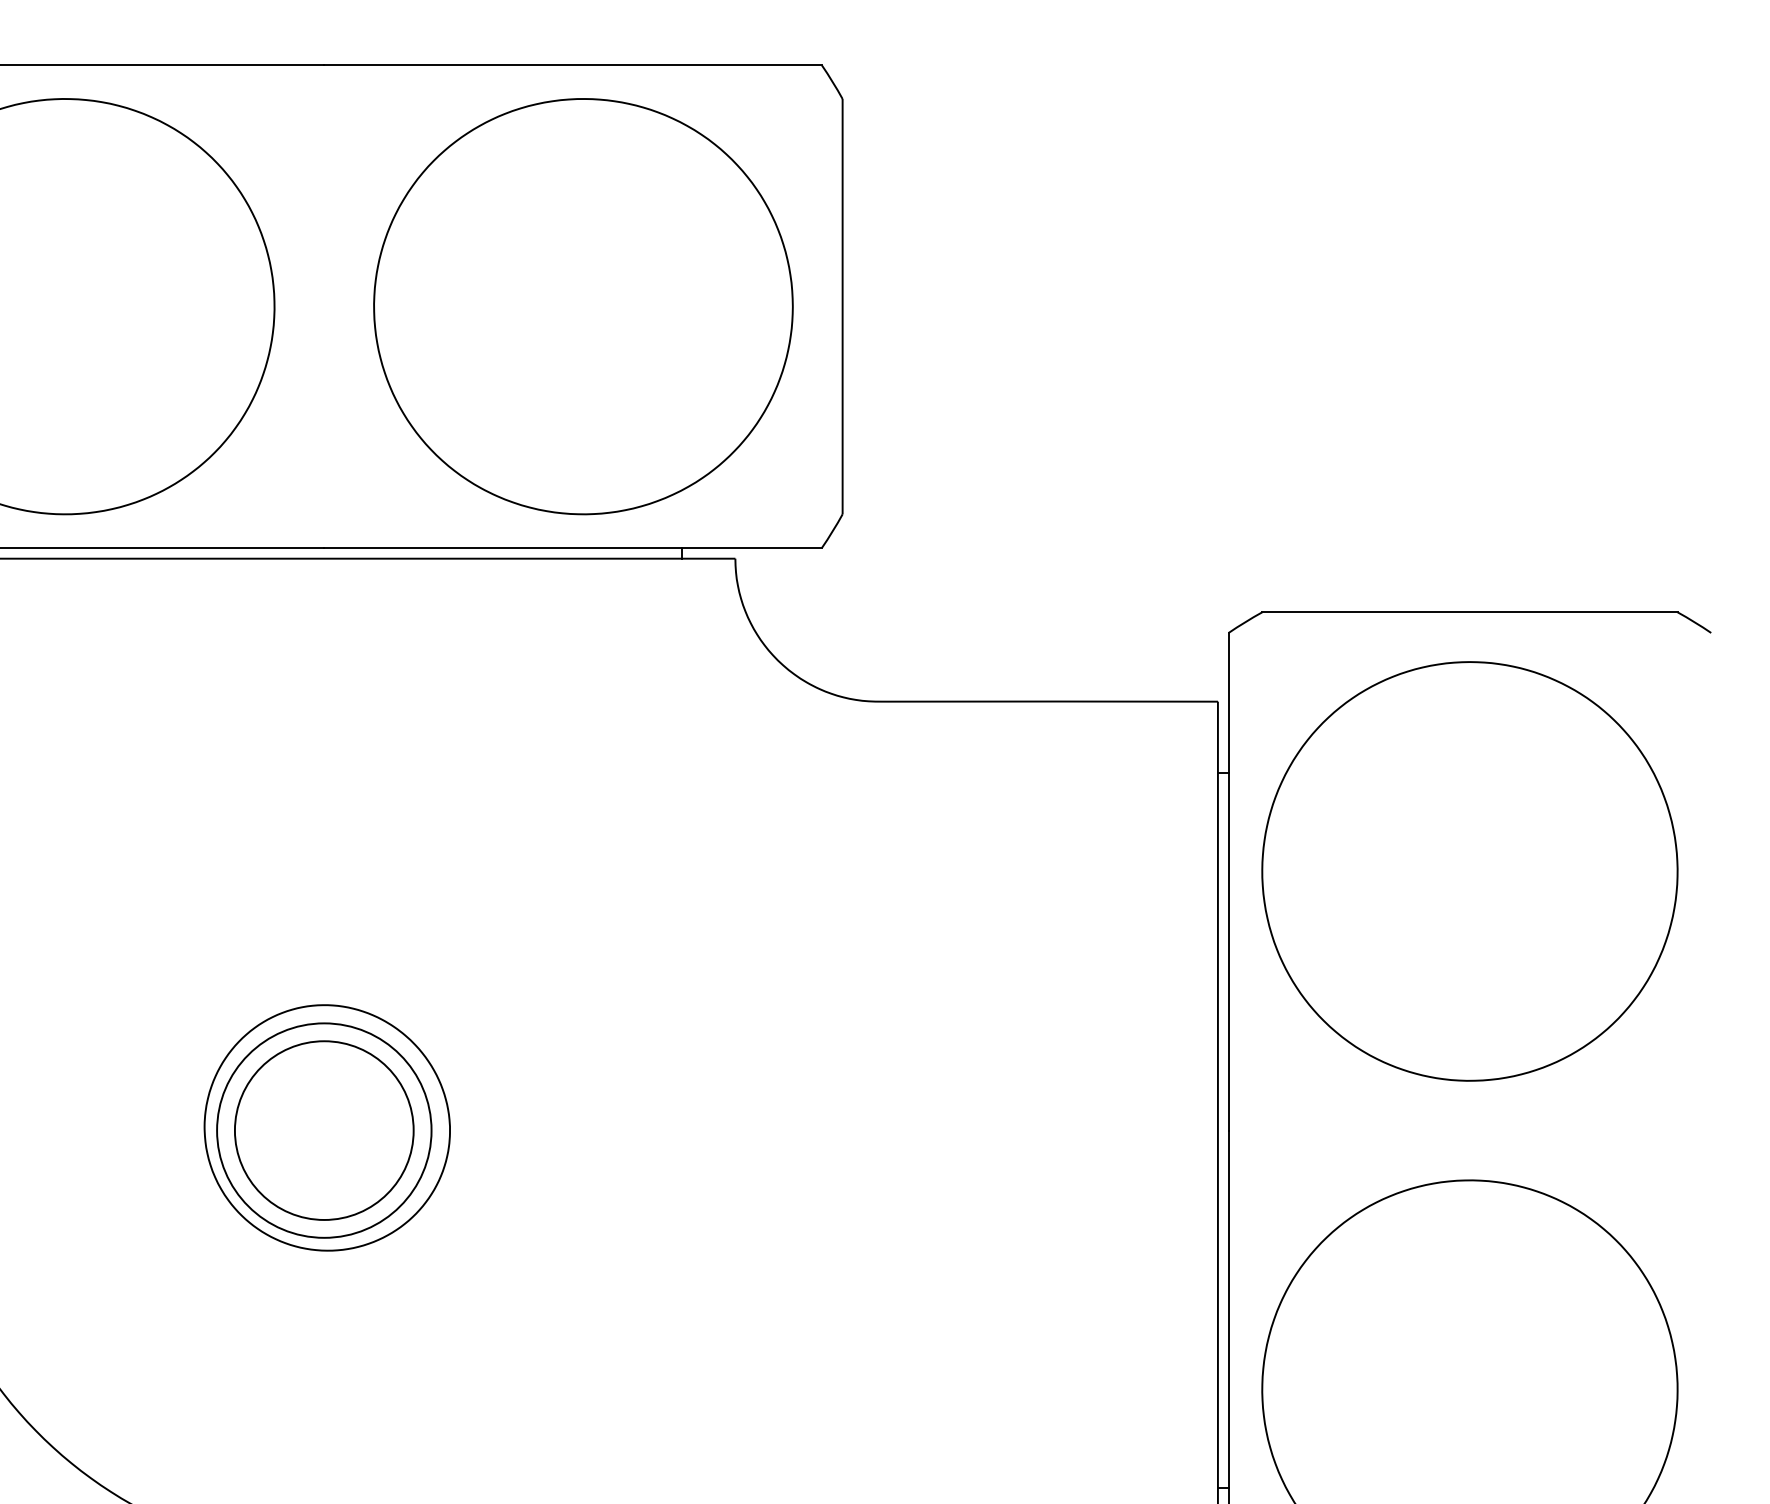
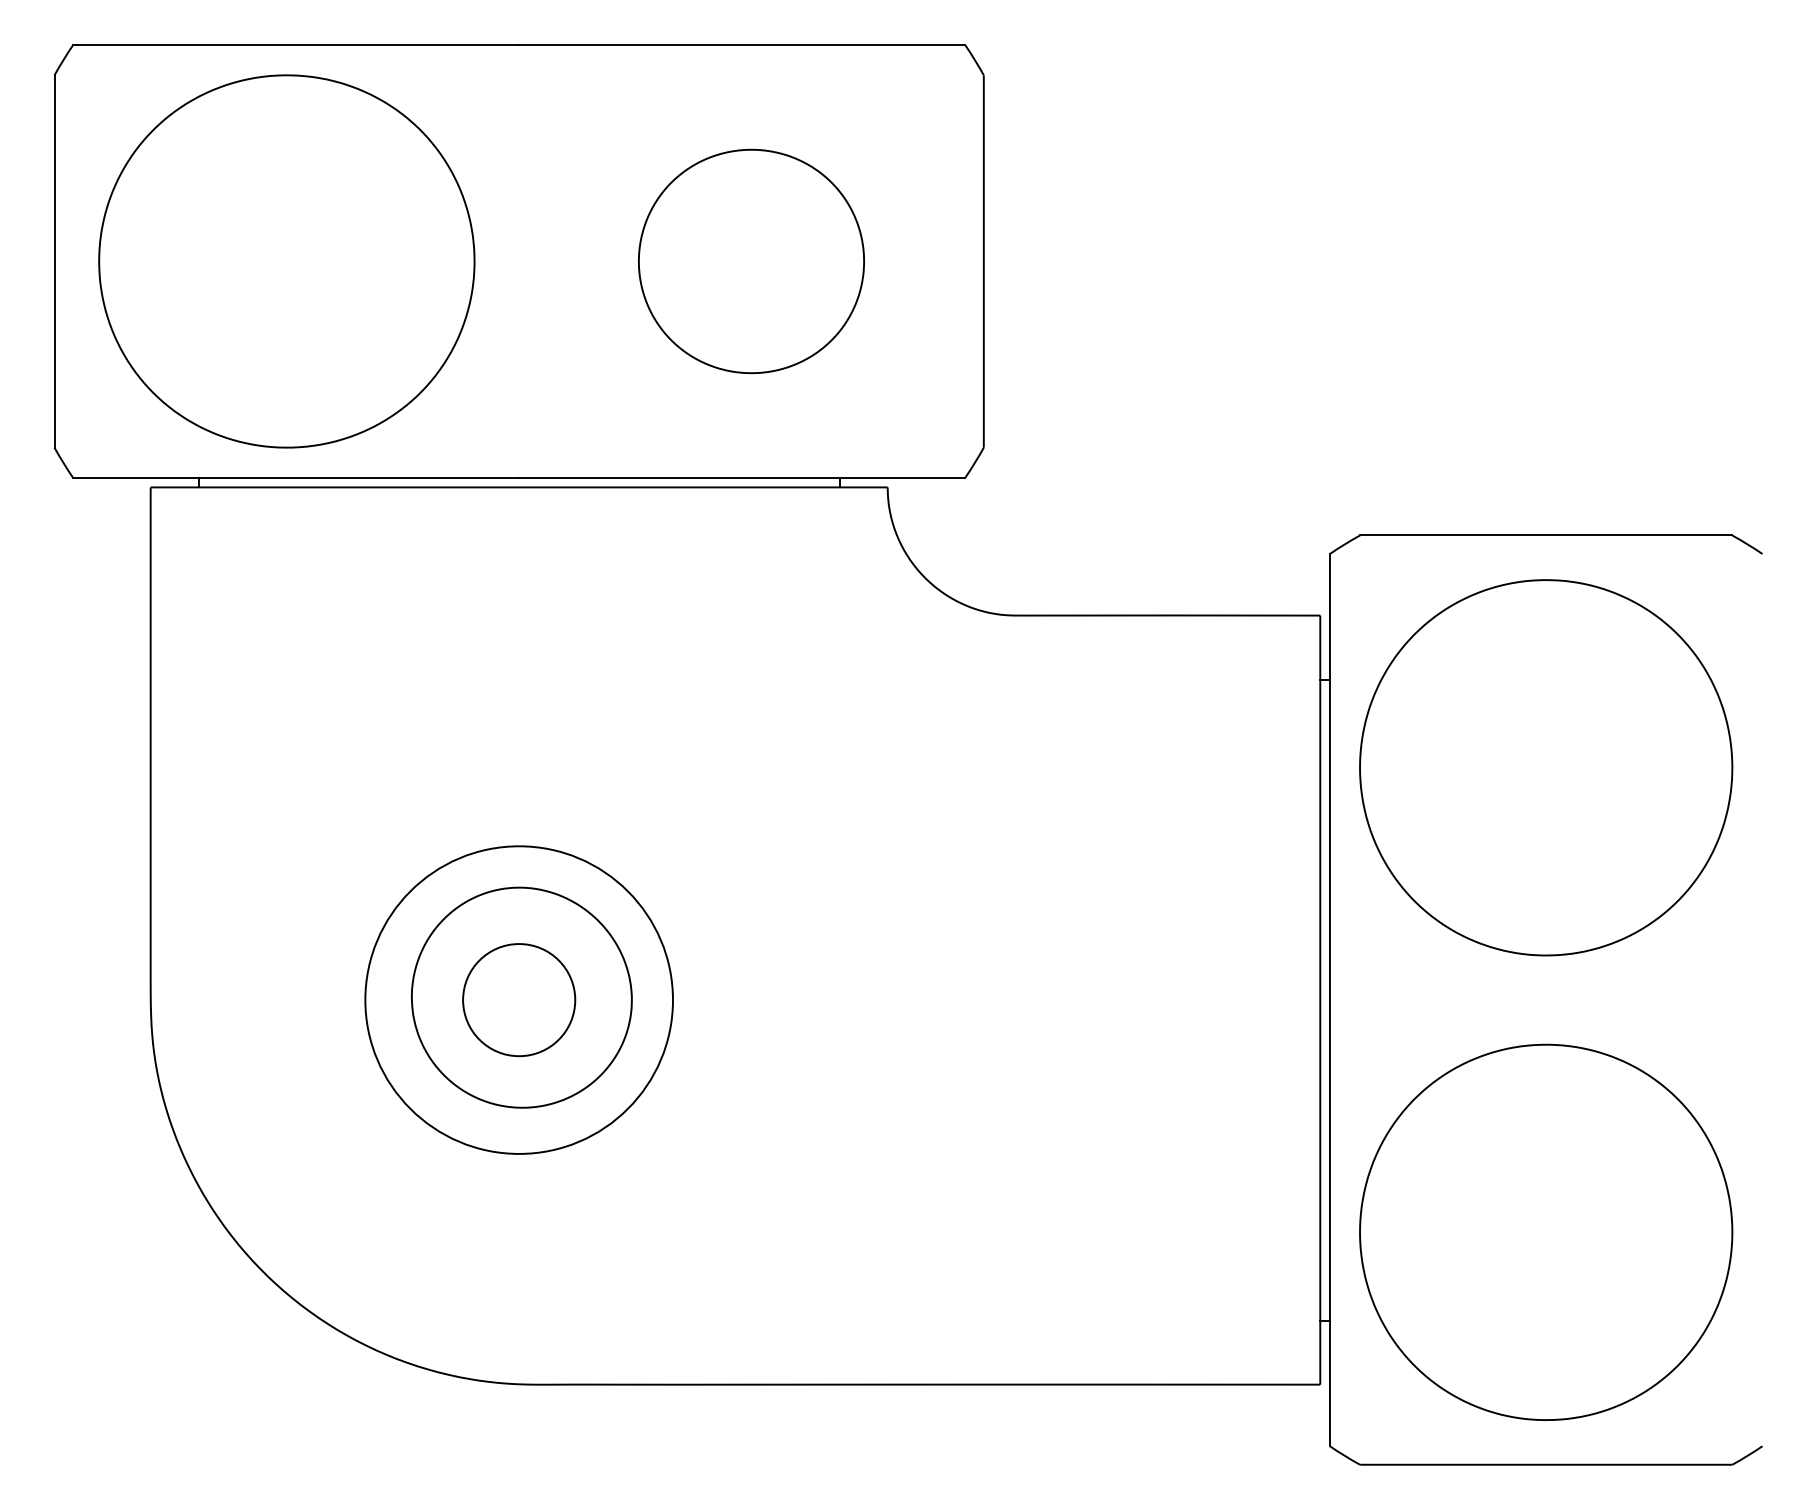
part: (583, 306) -> (751, 261), size x0.6
circle: (324, 1129) -> (519, 999), size x1.6
circle: (324, 1131) -> (519, 1000), size x0.7

